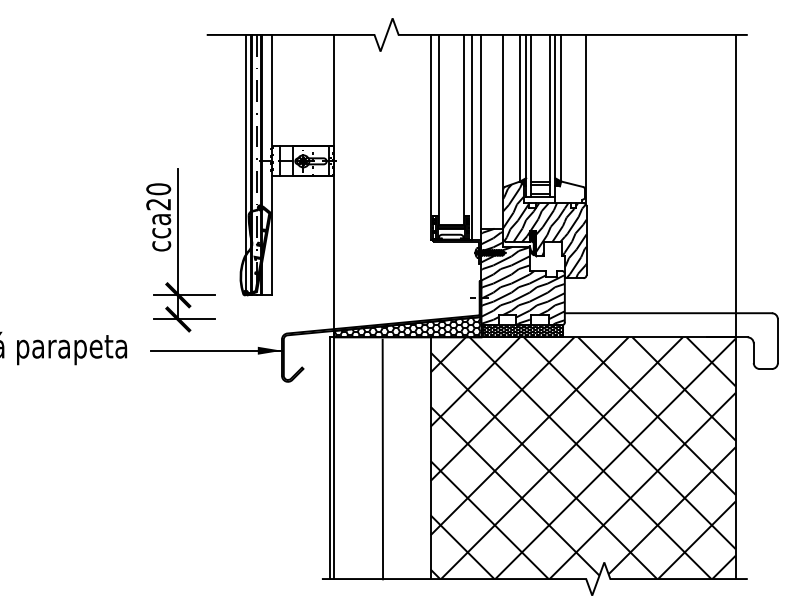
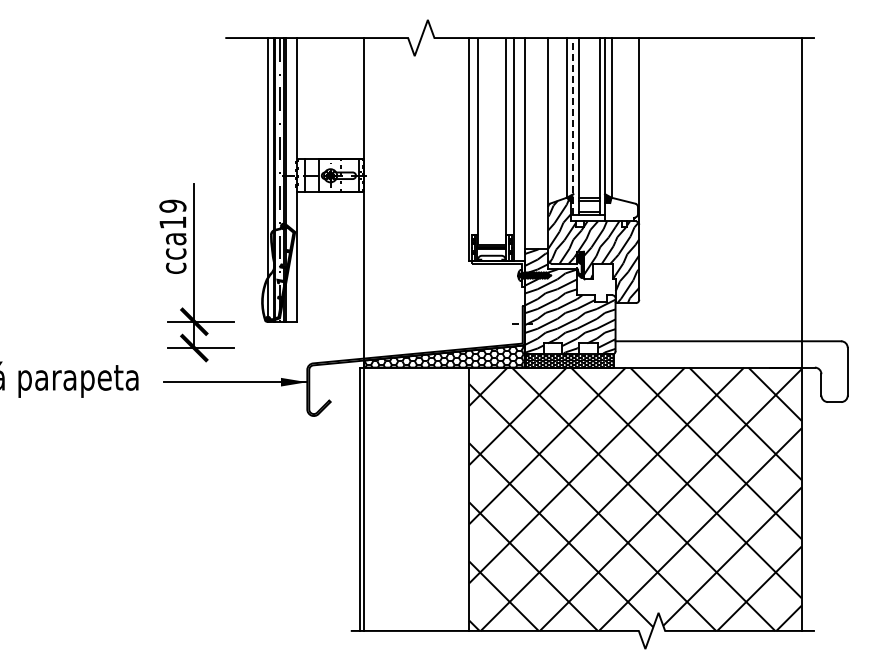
line: (526, 115) -> (573, 125), solid -> dashed
text: (158, 196) -> (172, 214), cca20 -> cca19
line: (383, 459) -> (417, 500), removed

